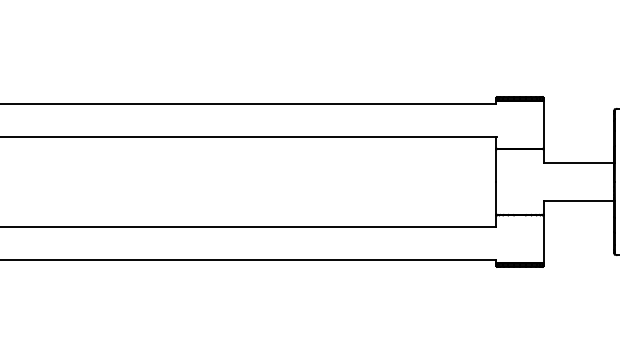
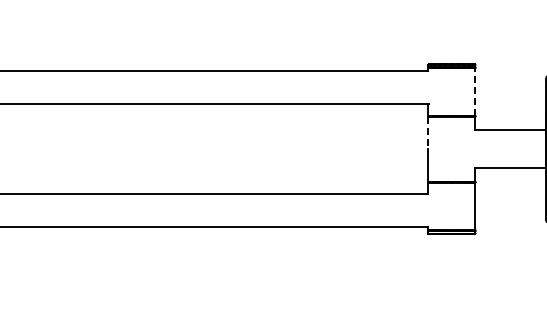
line: (543, 124) -> (475, 91), solid -> dashed
line: (496, 166) -> (428, 133), solid -> dashed

